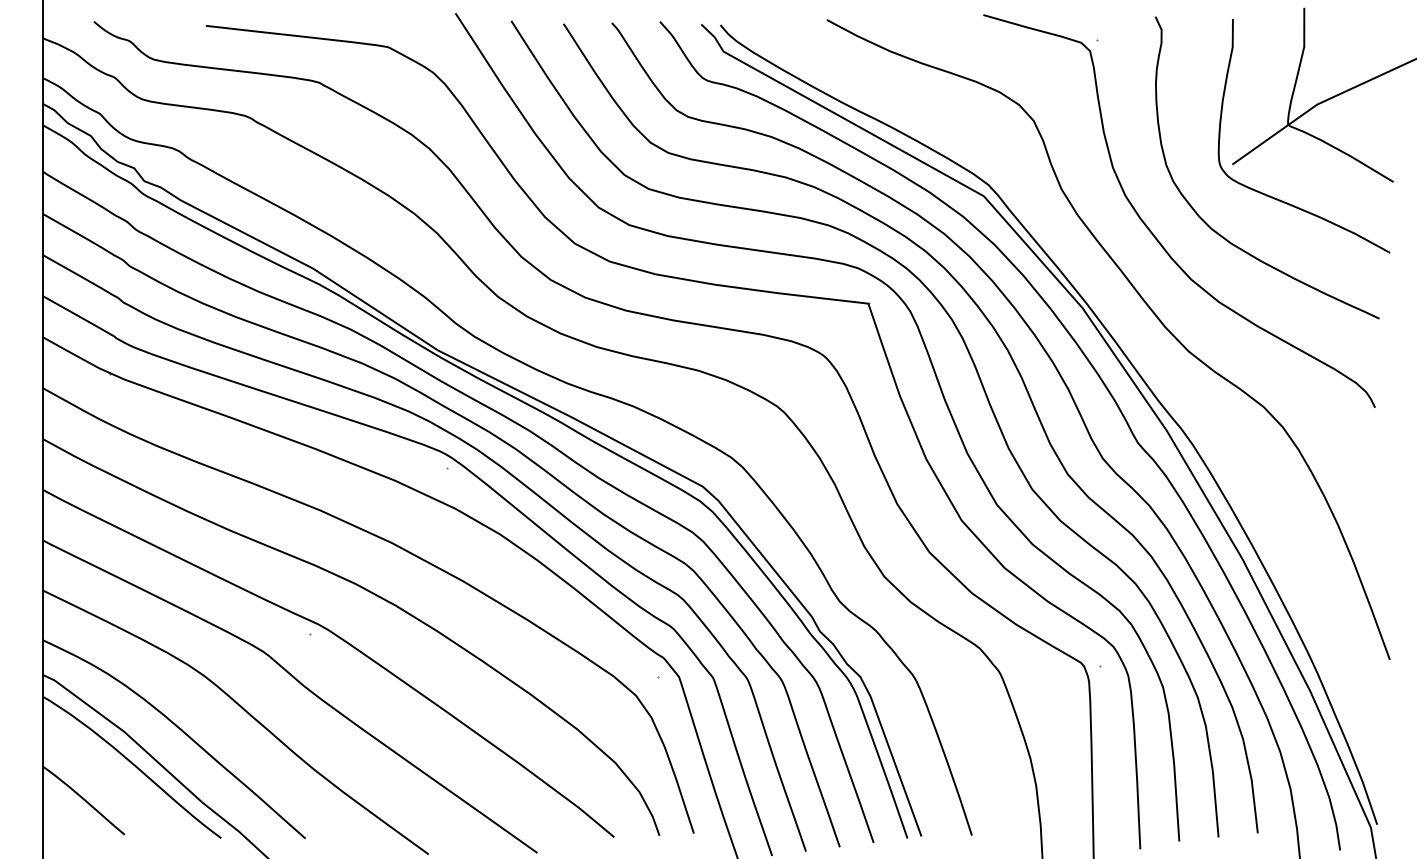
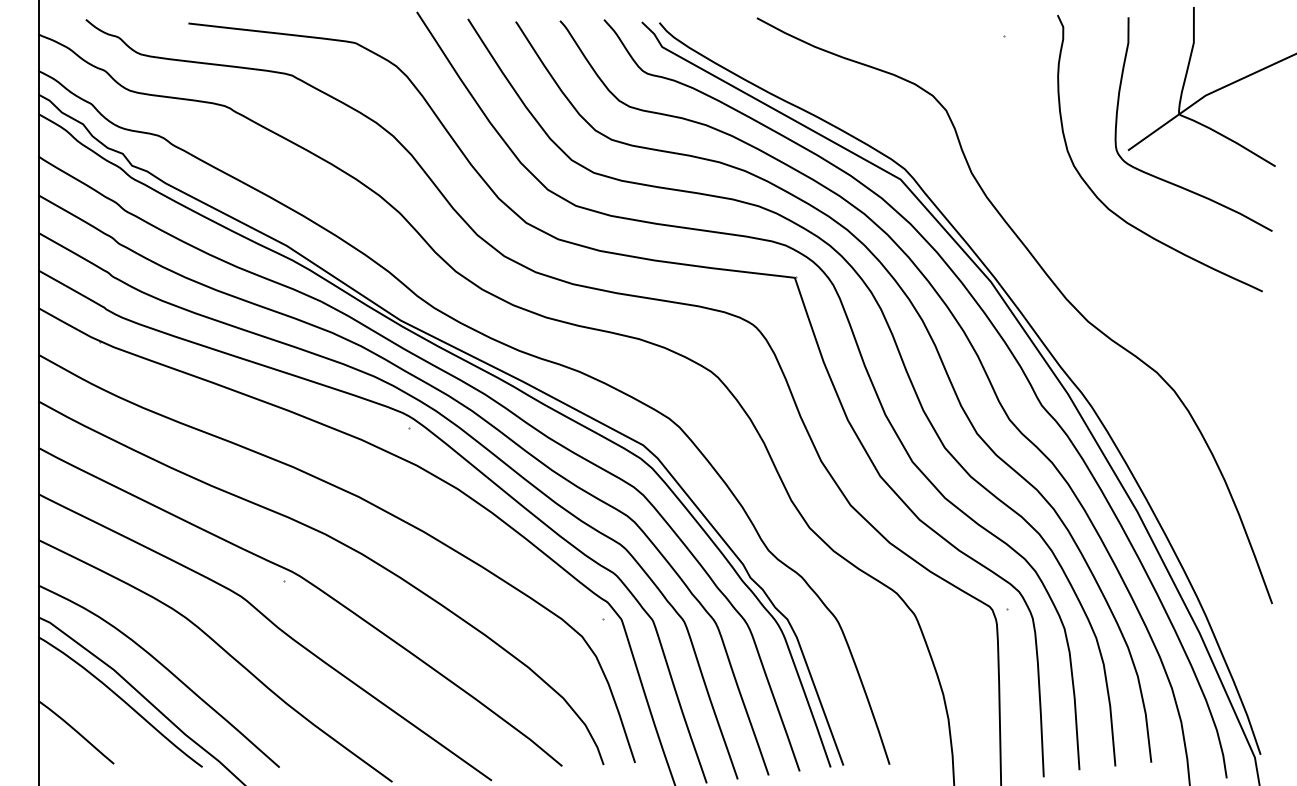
curve: (1152, 231) -> (1054, 211), removed

